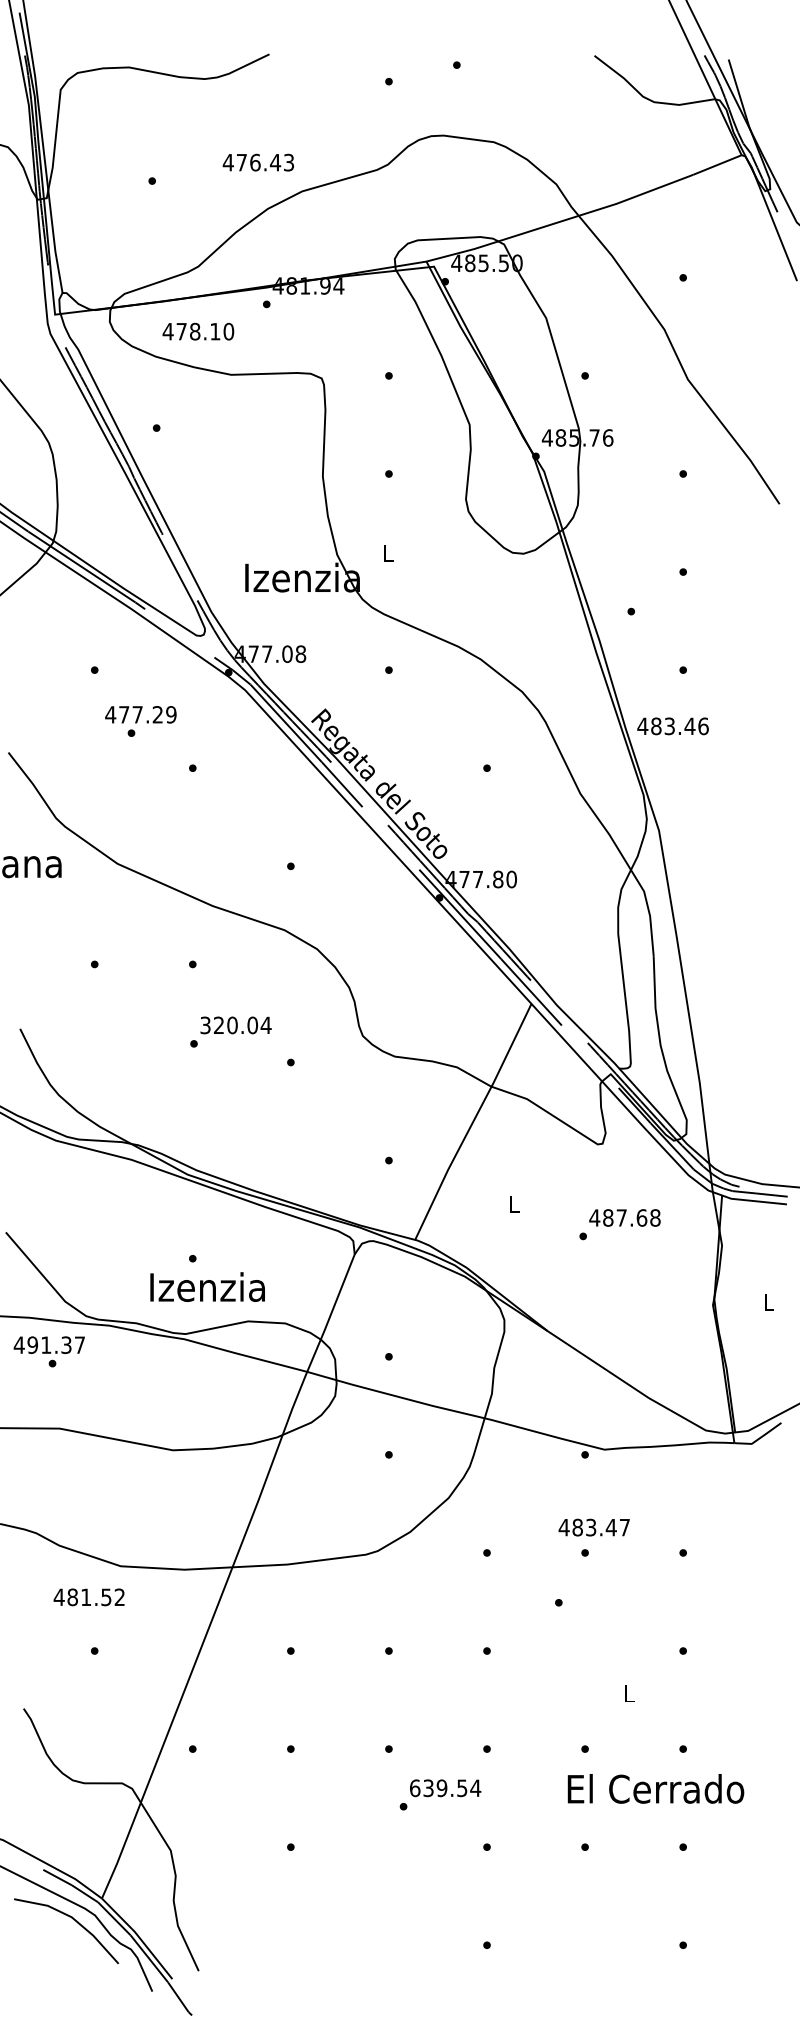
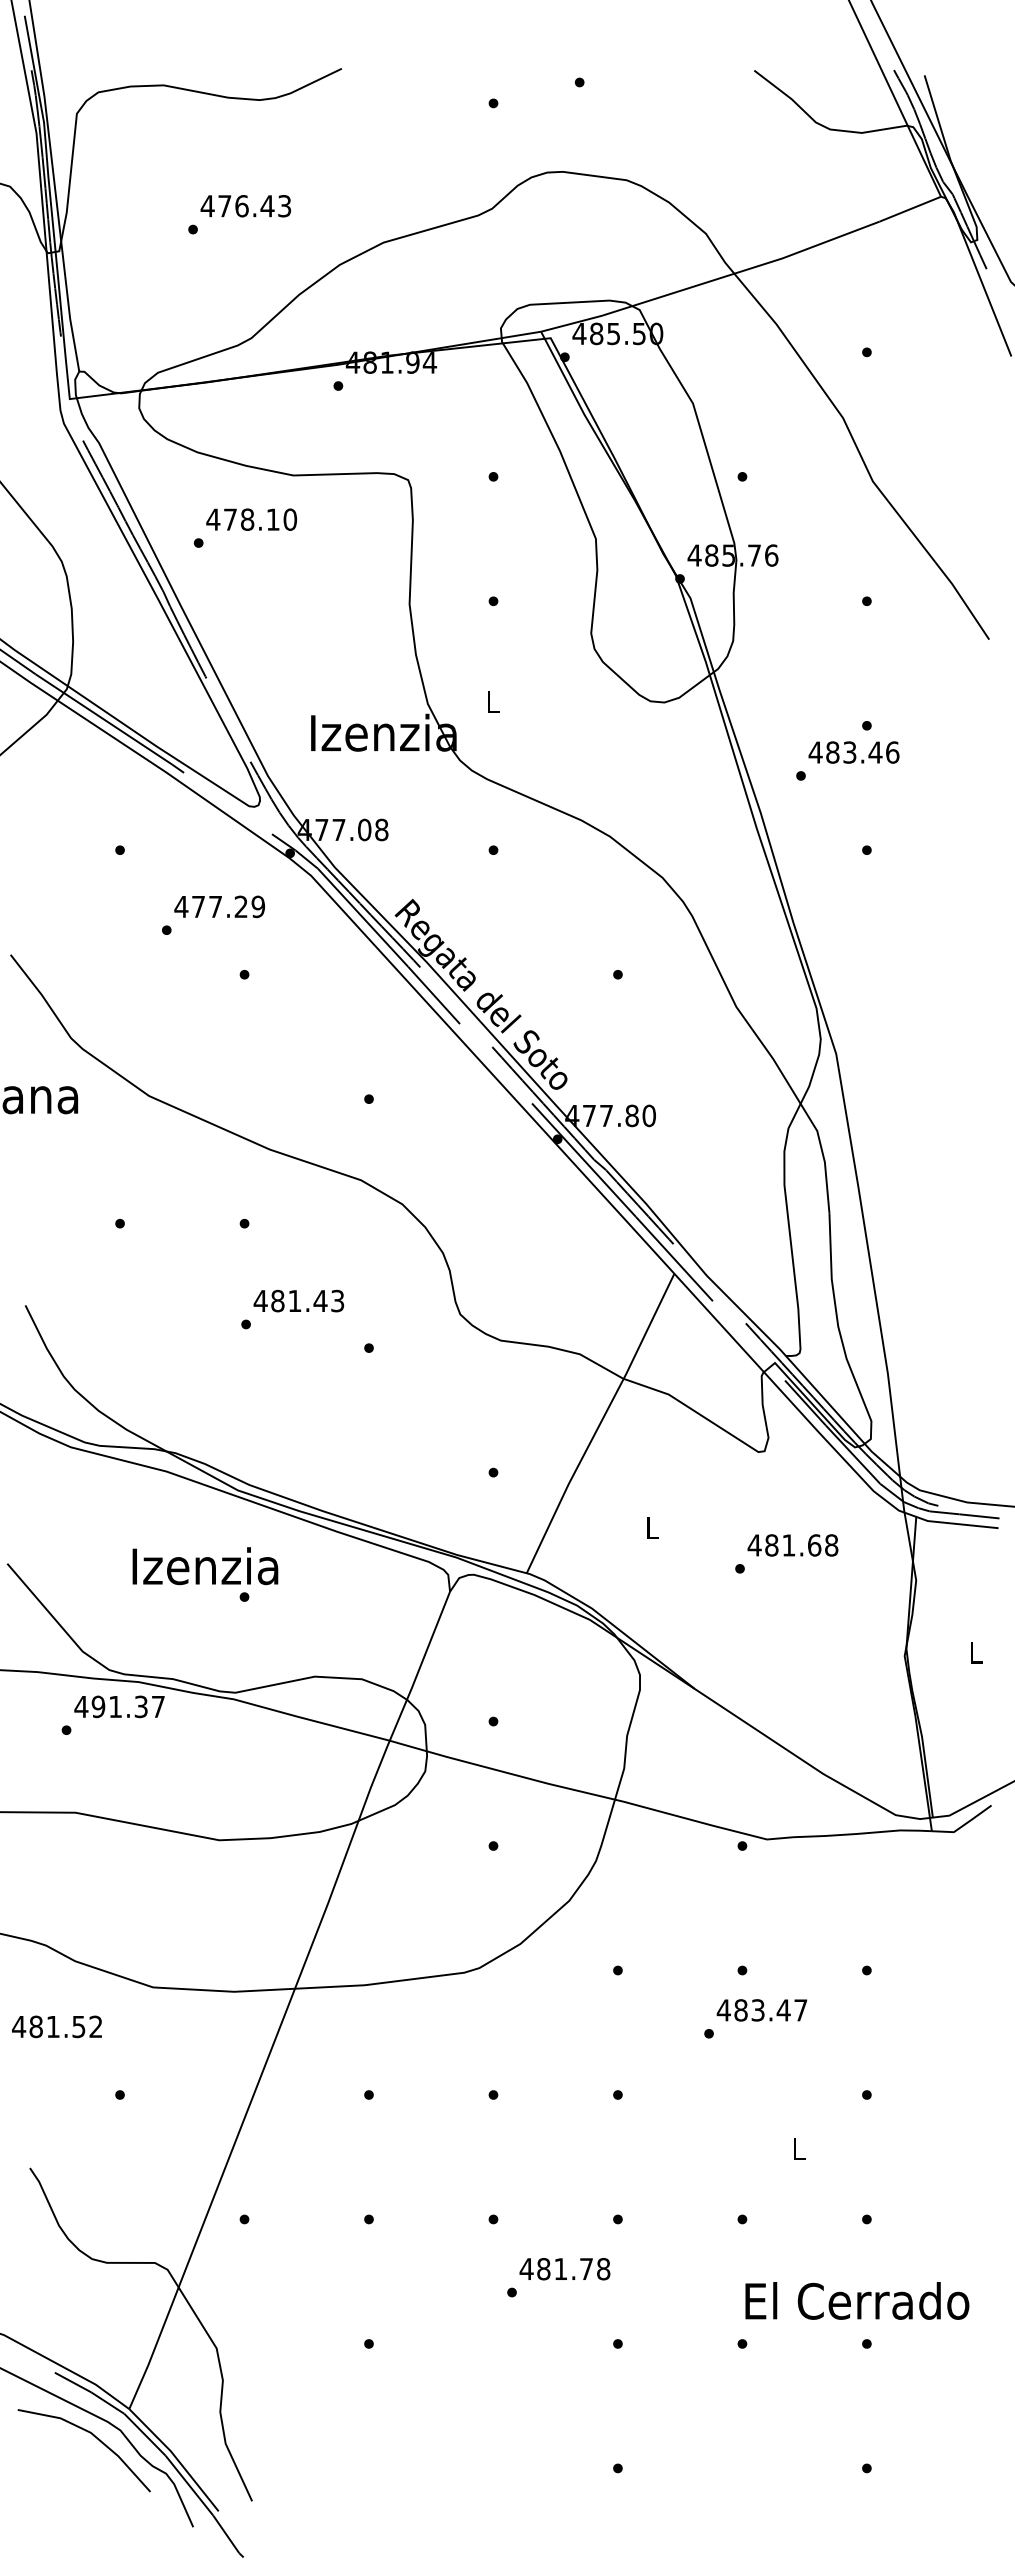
text: (258, 162) -> (245, 206), moved
text: (198, 331) -> (251, 519), moved
text: (140, 714) -> (219, 906), moved
text: (672, 726) -> (853, 752), moved
text: (235, 1024) -> (298, 1300), 320.04 -> 481.43
text: (621, 1218) -> (788, 1545), 487.68 -> 481.68
text: (207, 1287) -> (205, 1566), moved
text: (49, 1344) -> (119, 1706), moved
text: (593, 1527) -> (761, 2010), moved
text: (88, 1597) -> (56, 2026), moved
text: (444, 1788) -> (564, 2269), 639.54 -> 481.78
text: (656, 1788) -> (857, 2300), moved

